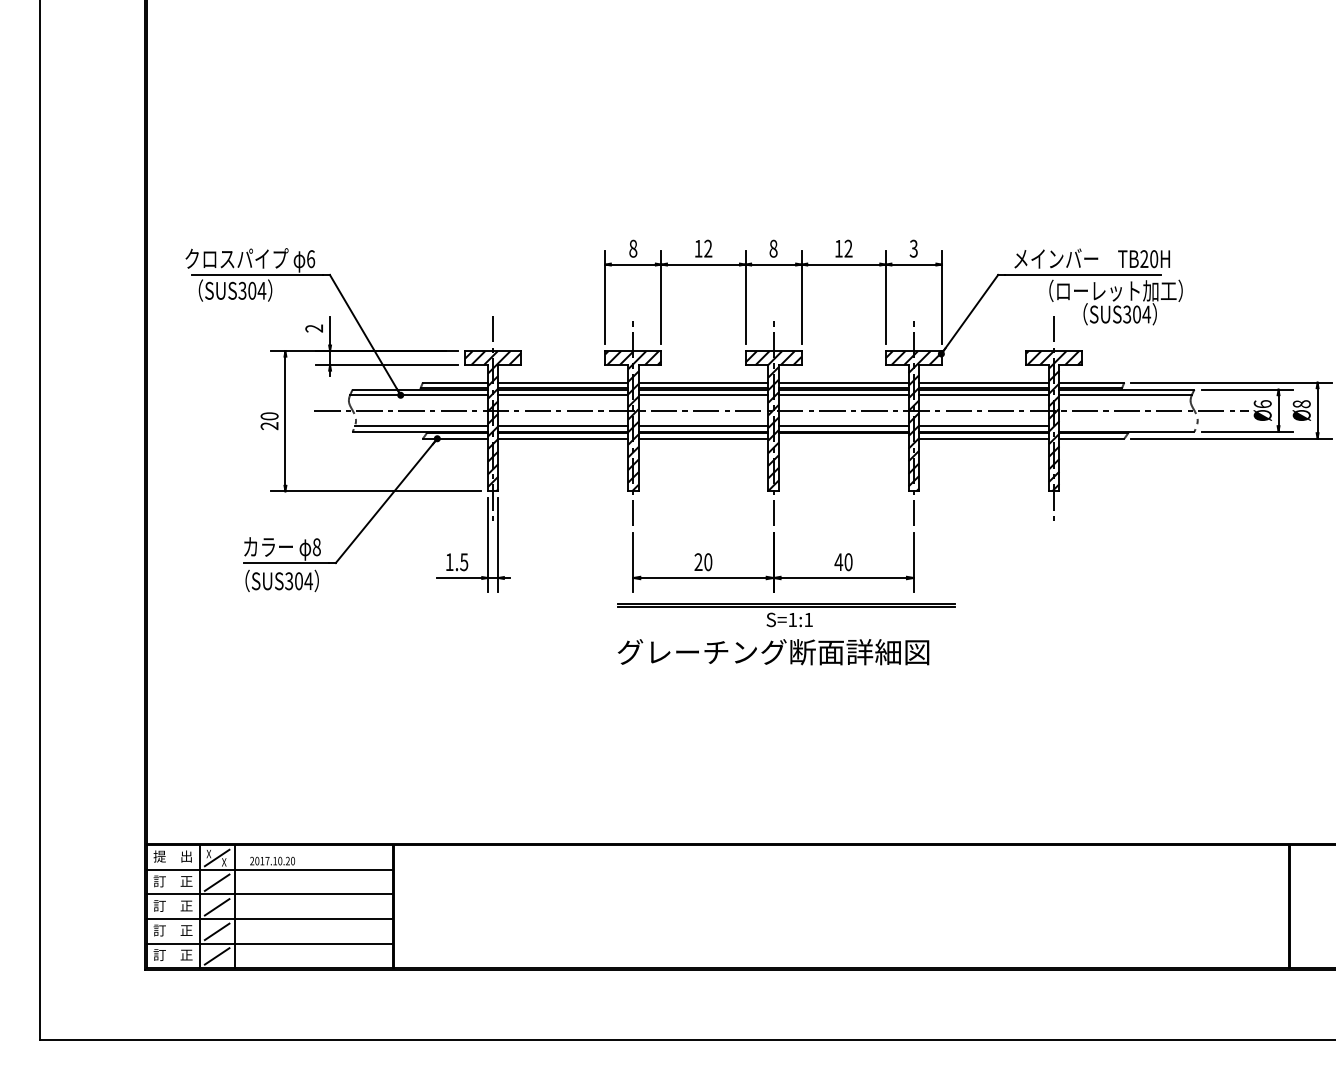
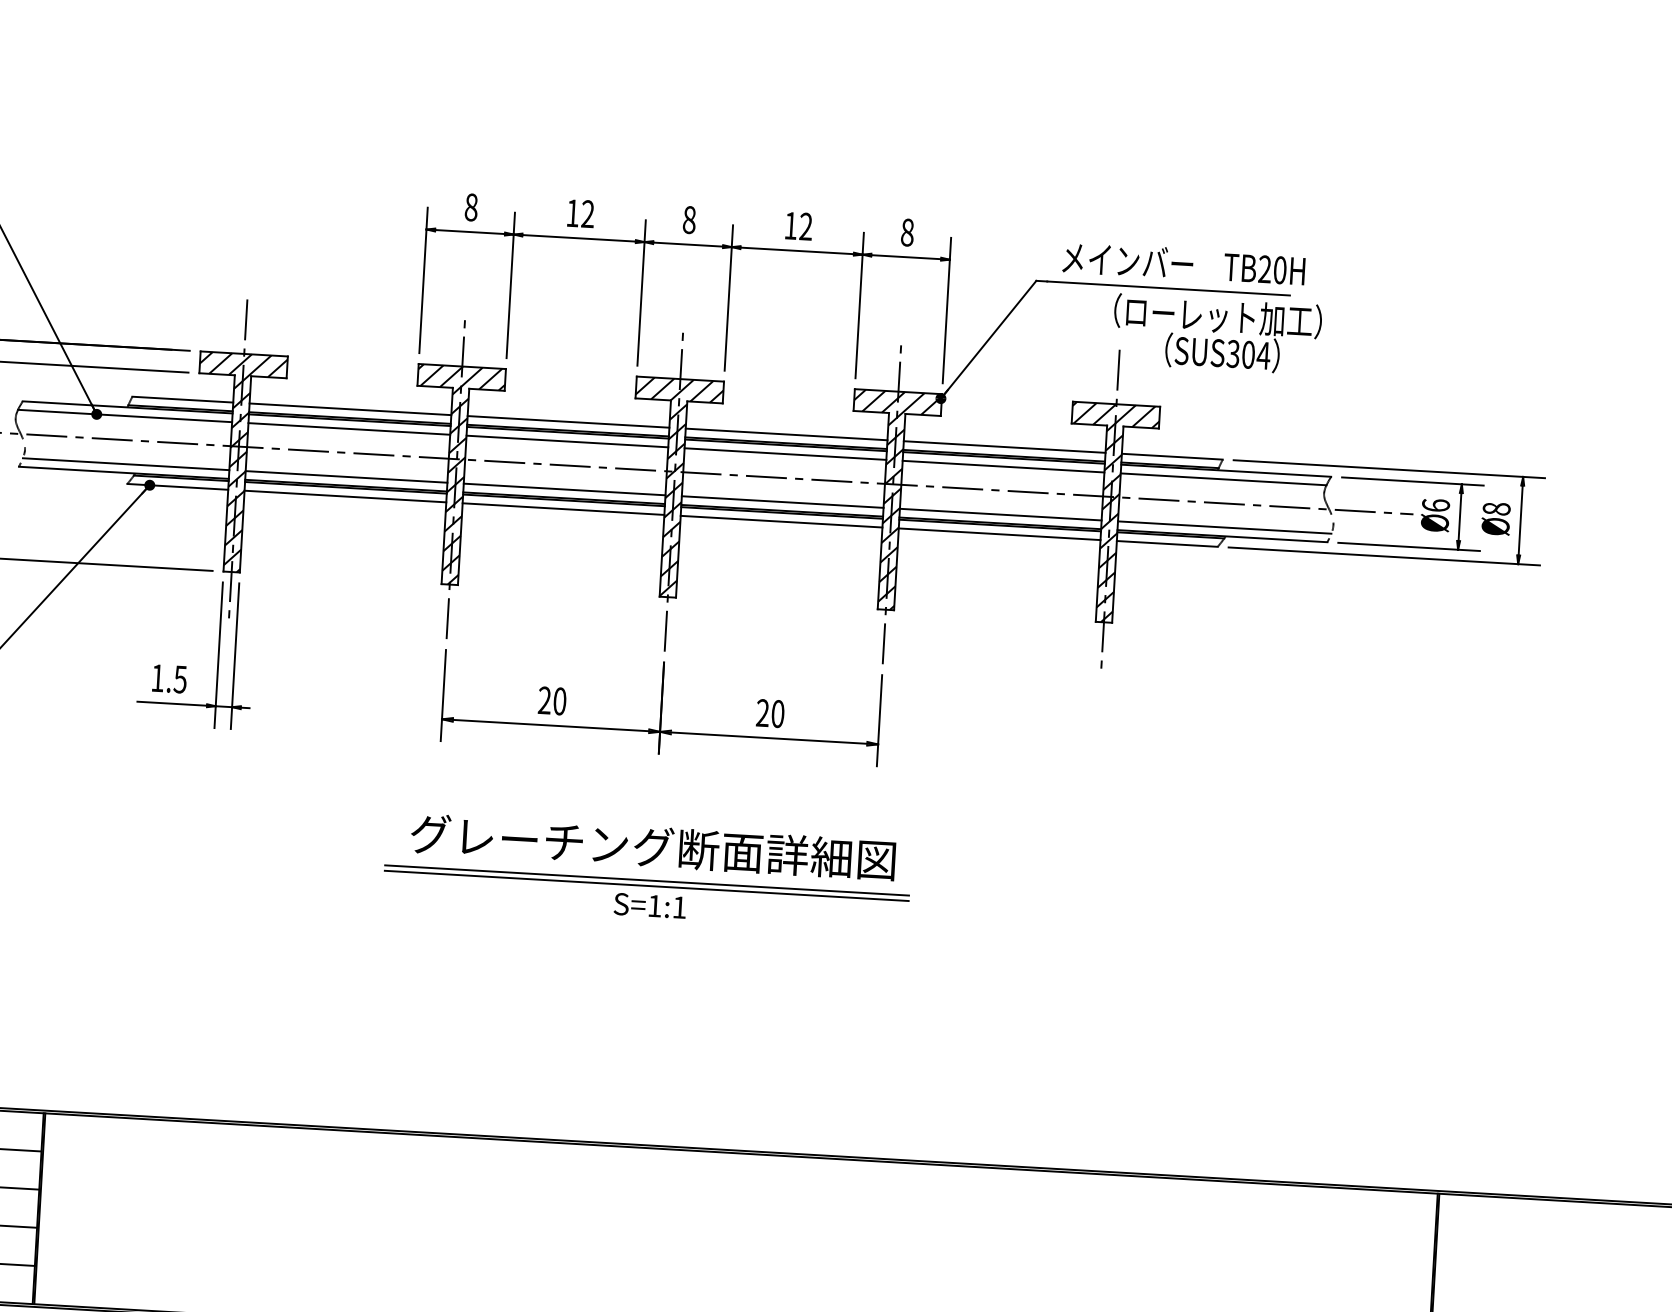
text: (913, 248) -> (907, 232), 3 -> 8
line: (1127, 426) -> (1223, 528), added
line: (843, 438) -> (781, 521), added
text: (838, 561) -> (762, 712), 40 -> 20
part: (786, 615) -> (645, 898), moved

